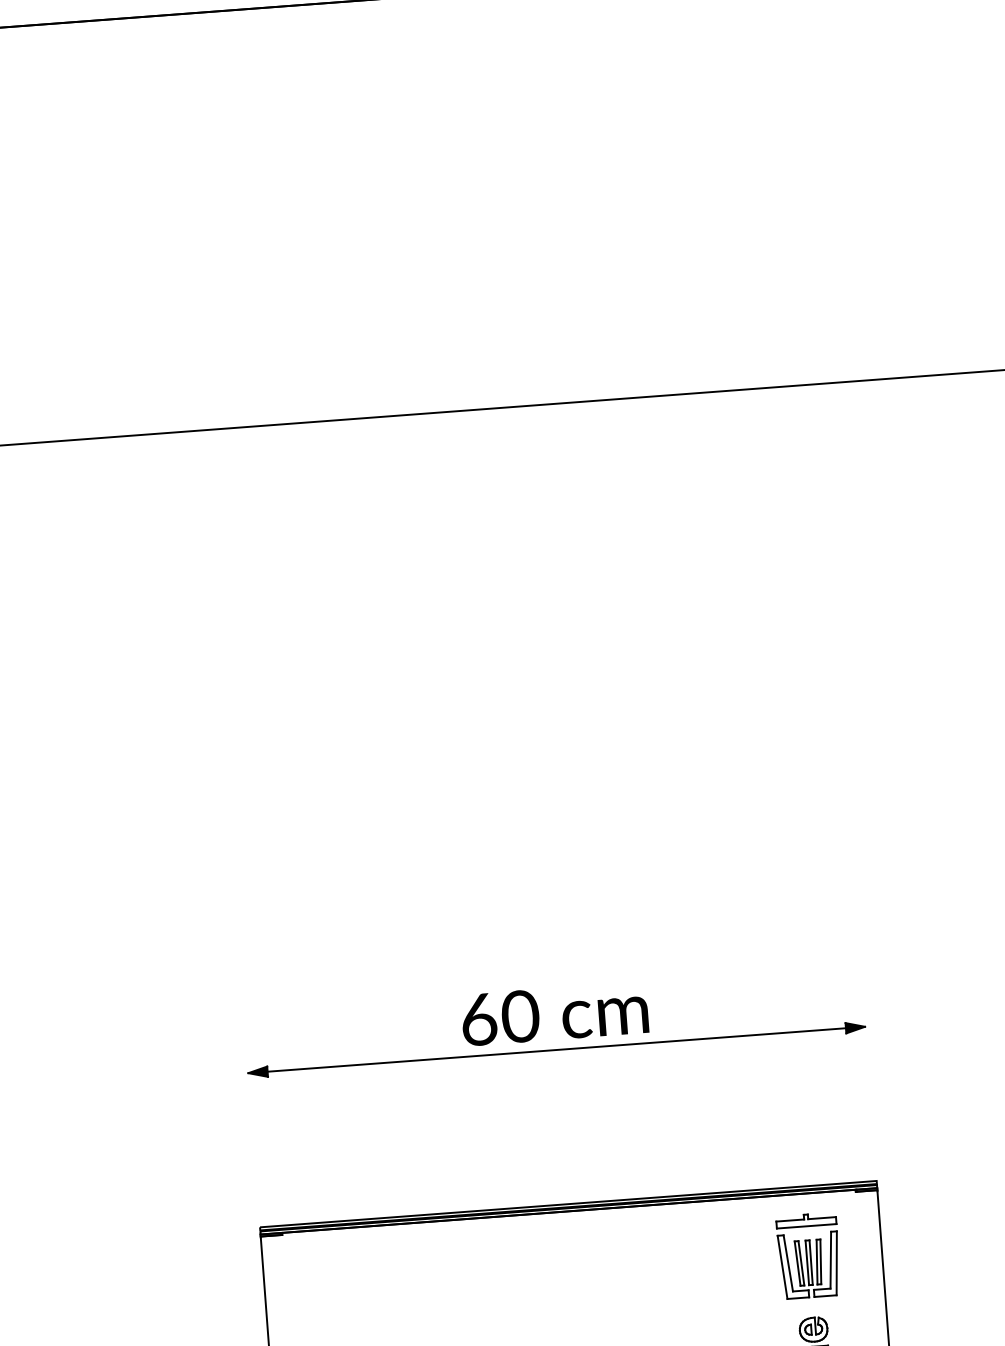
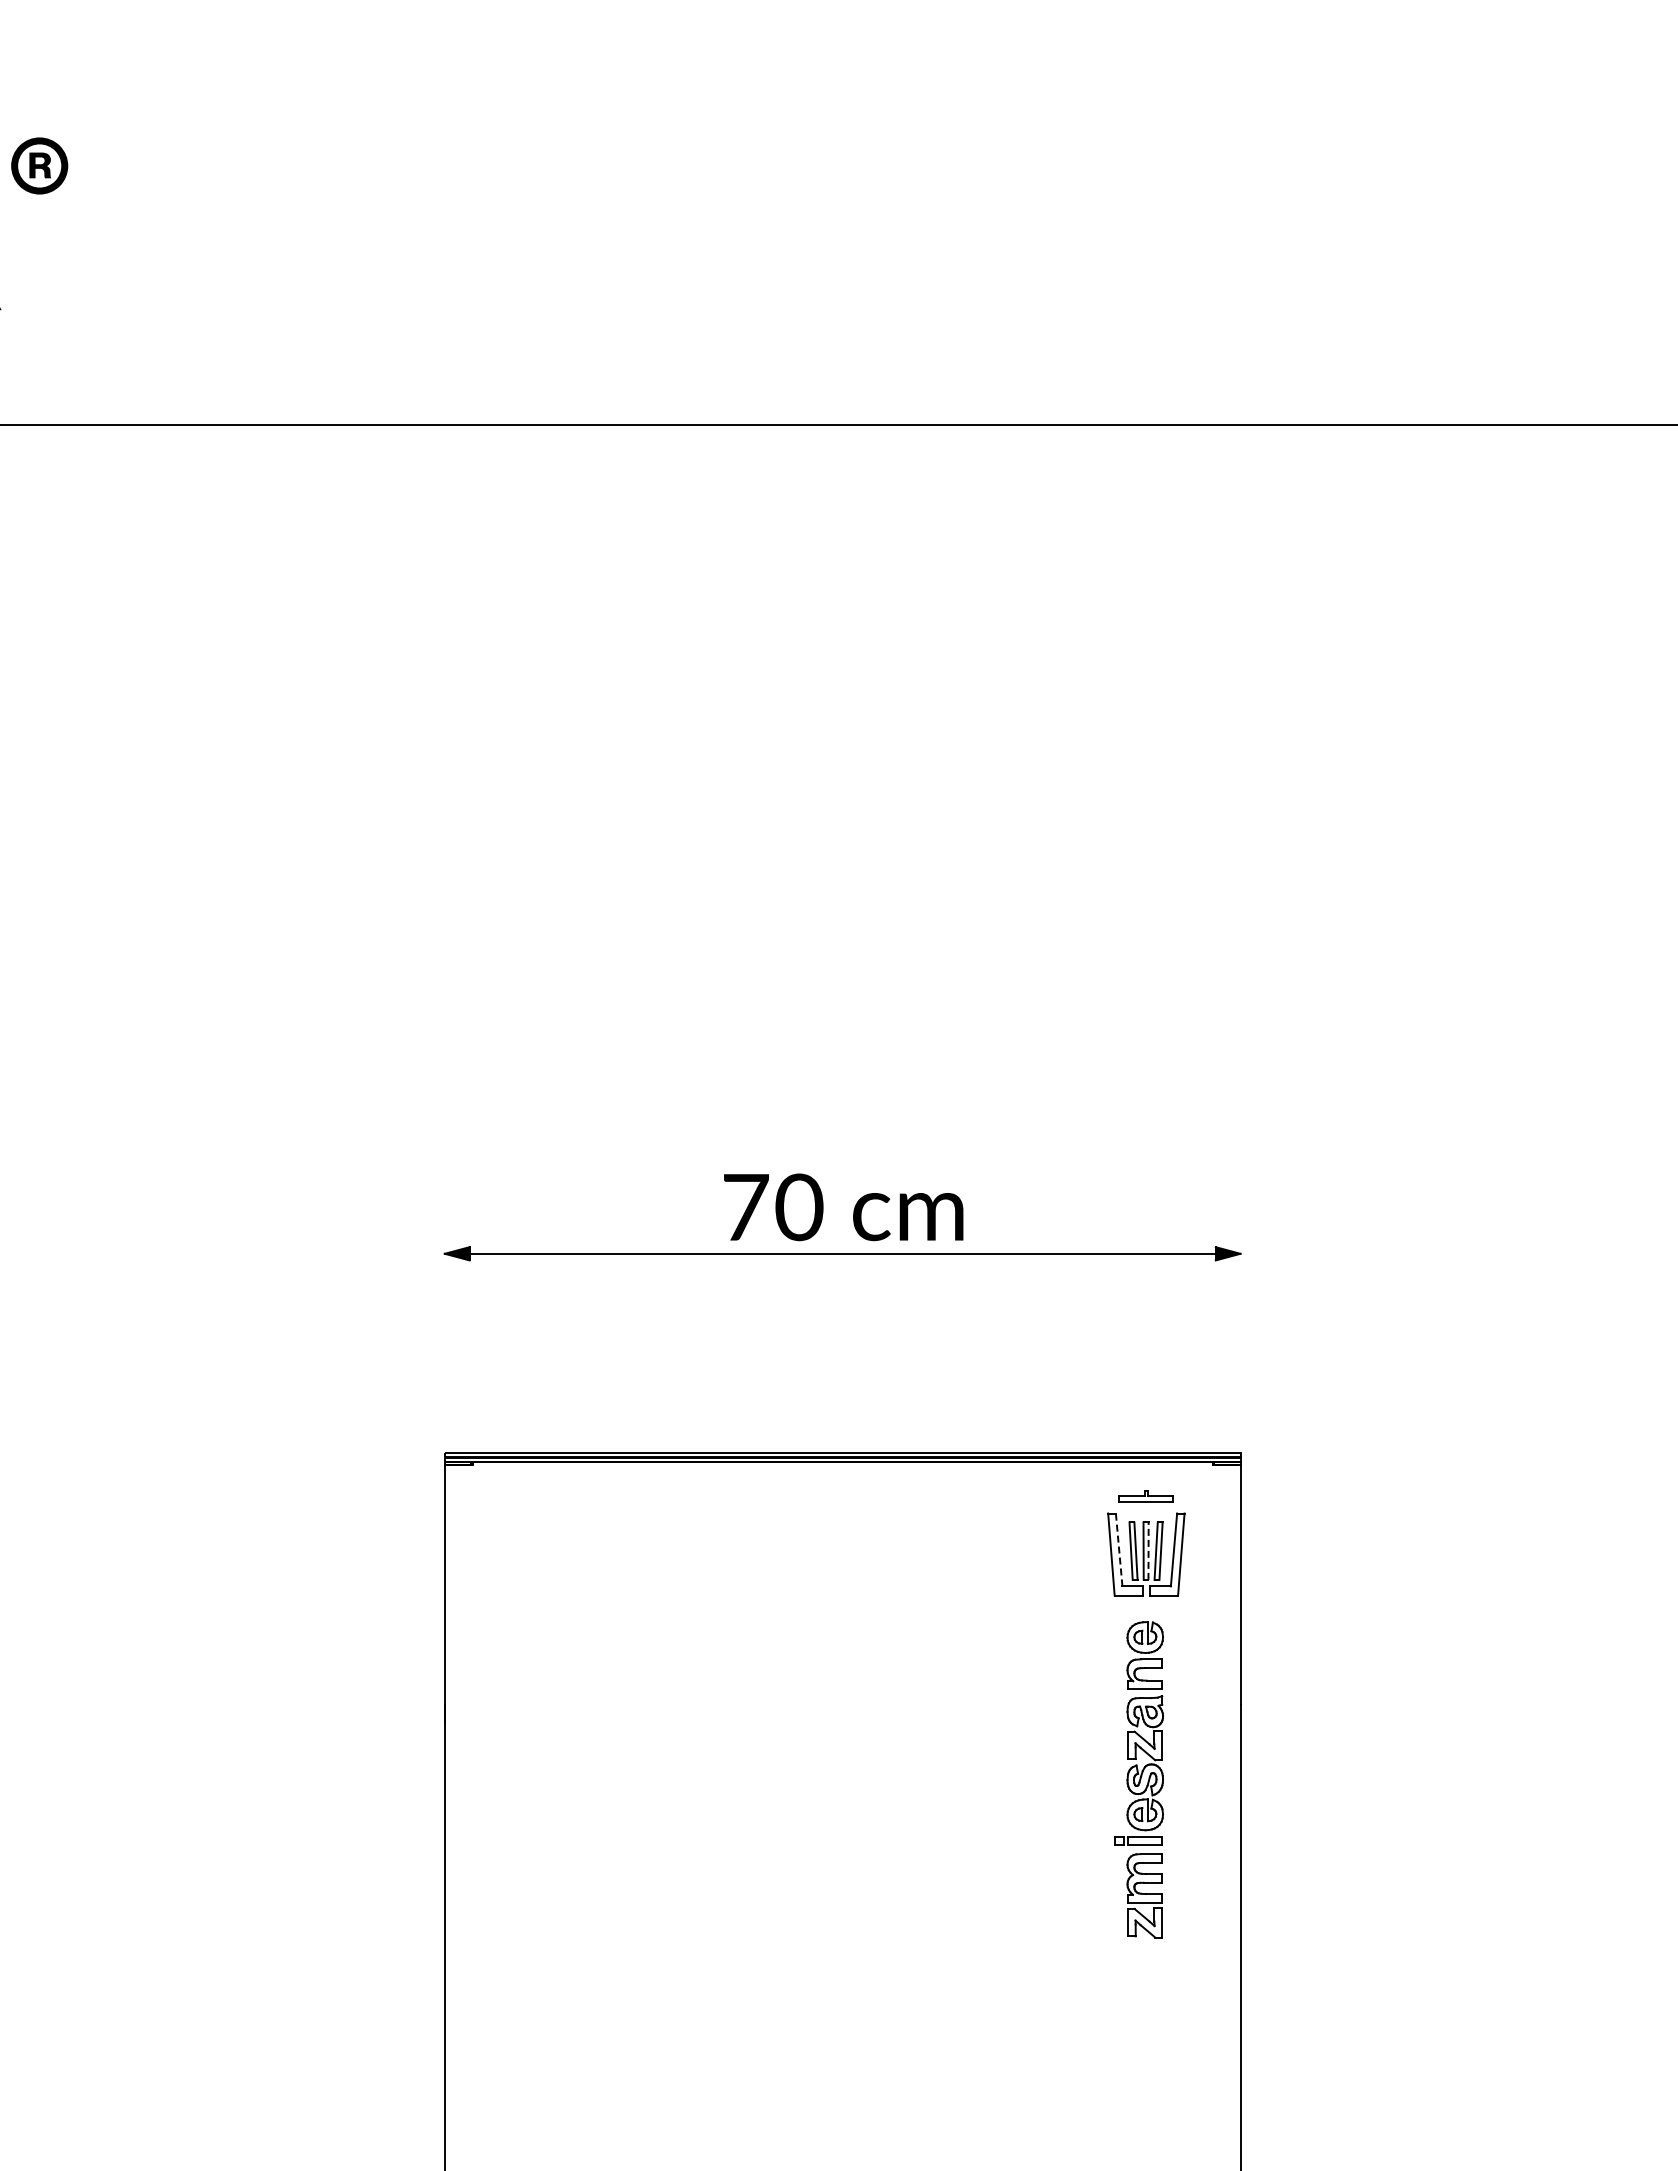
text: (479, 1019) -> (746, 1207), 60 -> 70
part: (806, 1220) -> (1146, 1496), size x0.7
line: (811, 1262) -> (1148, 1551), solid -> dashed
line: (788, 1263) -> (1119, 1549), solid -> dashed

